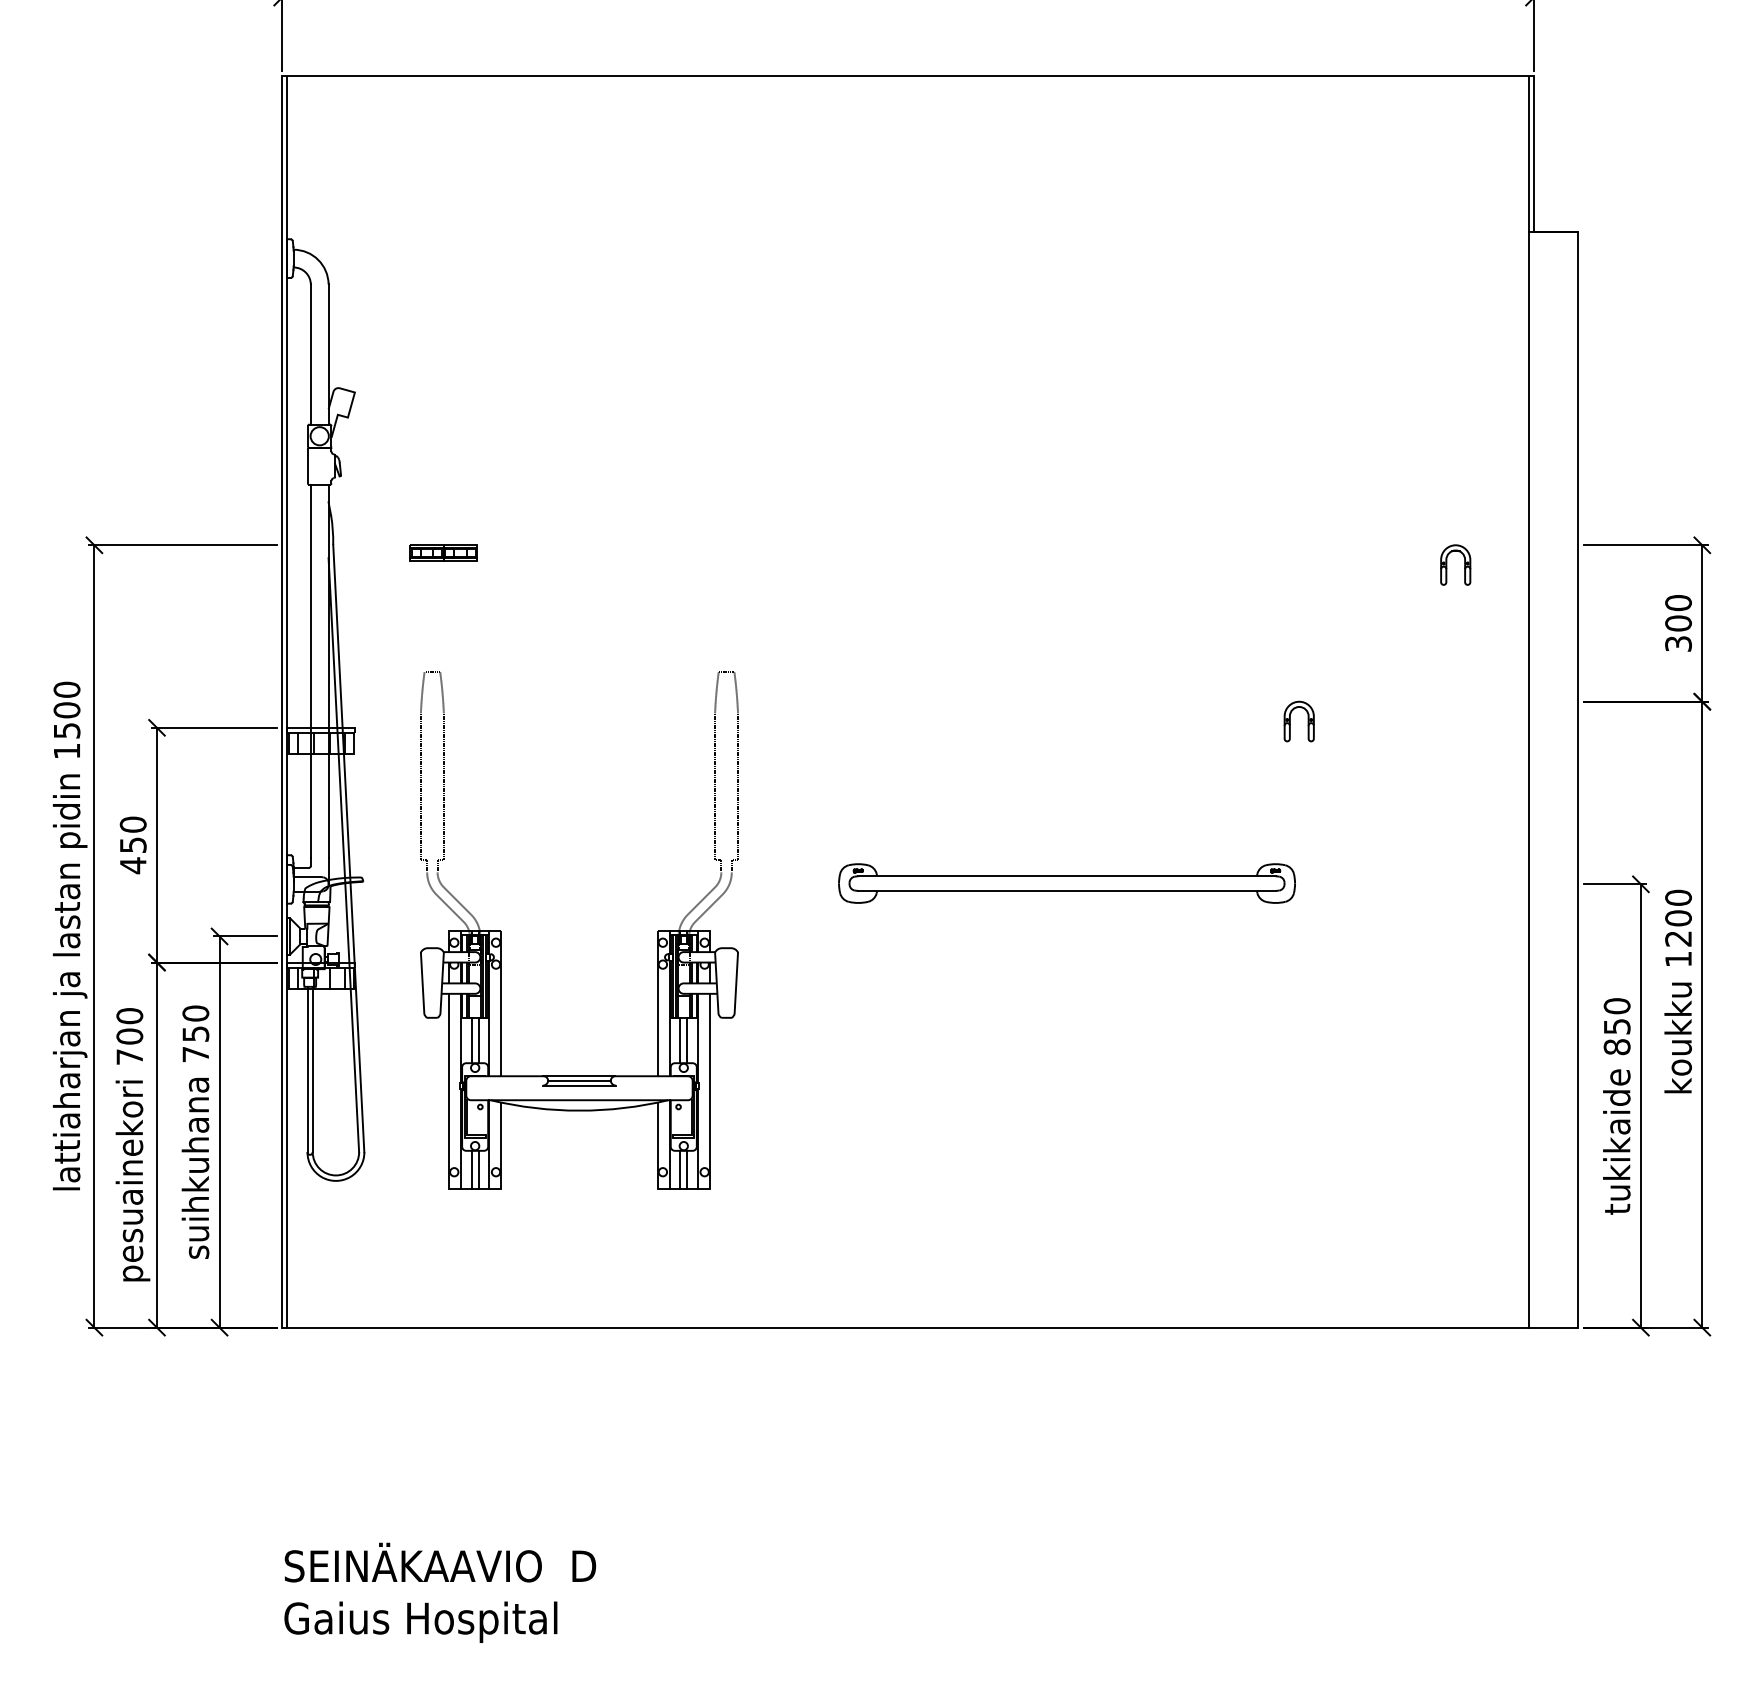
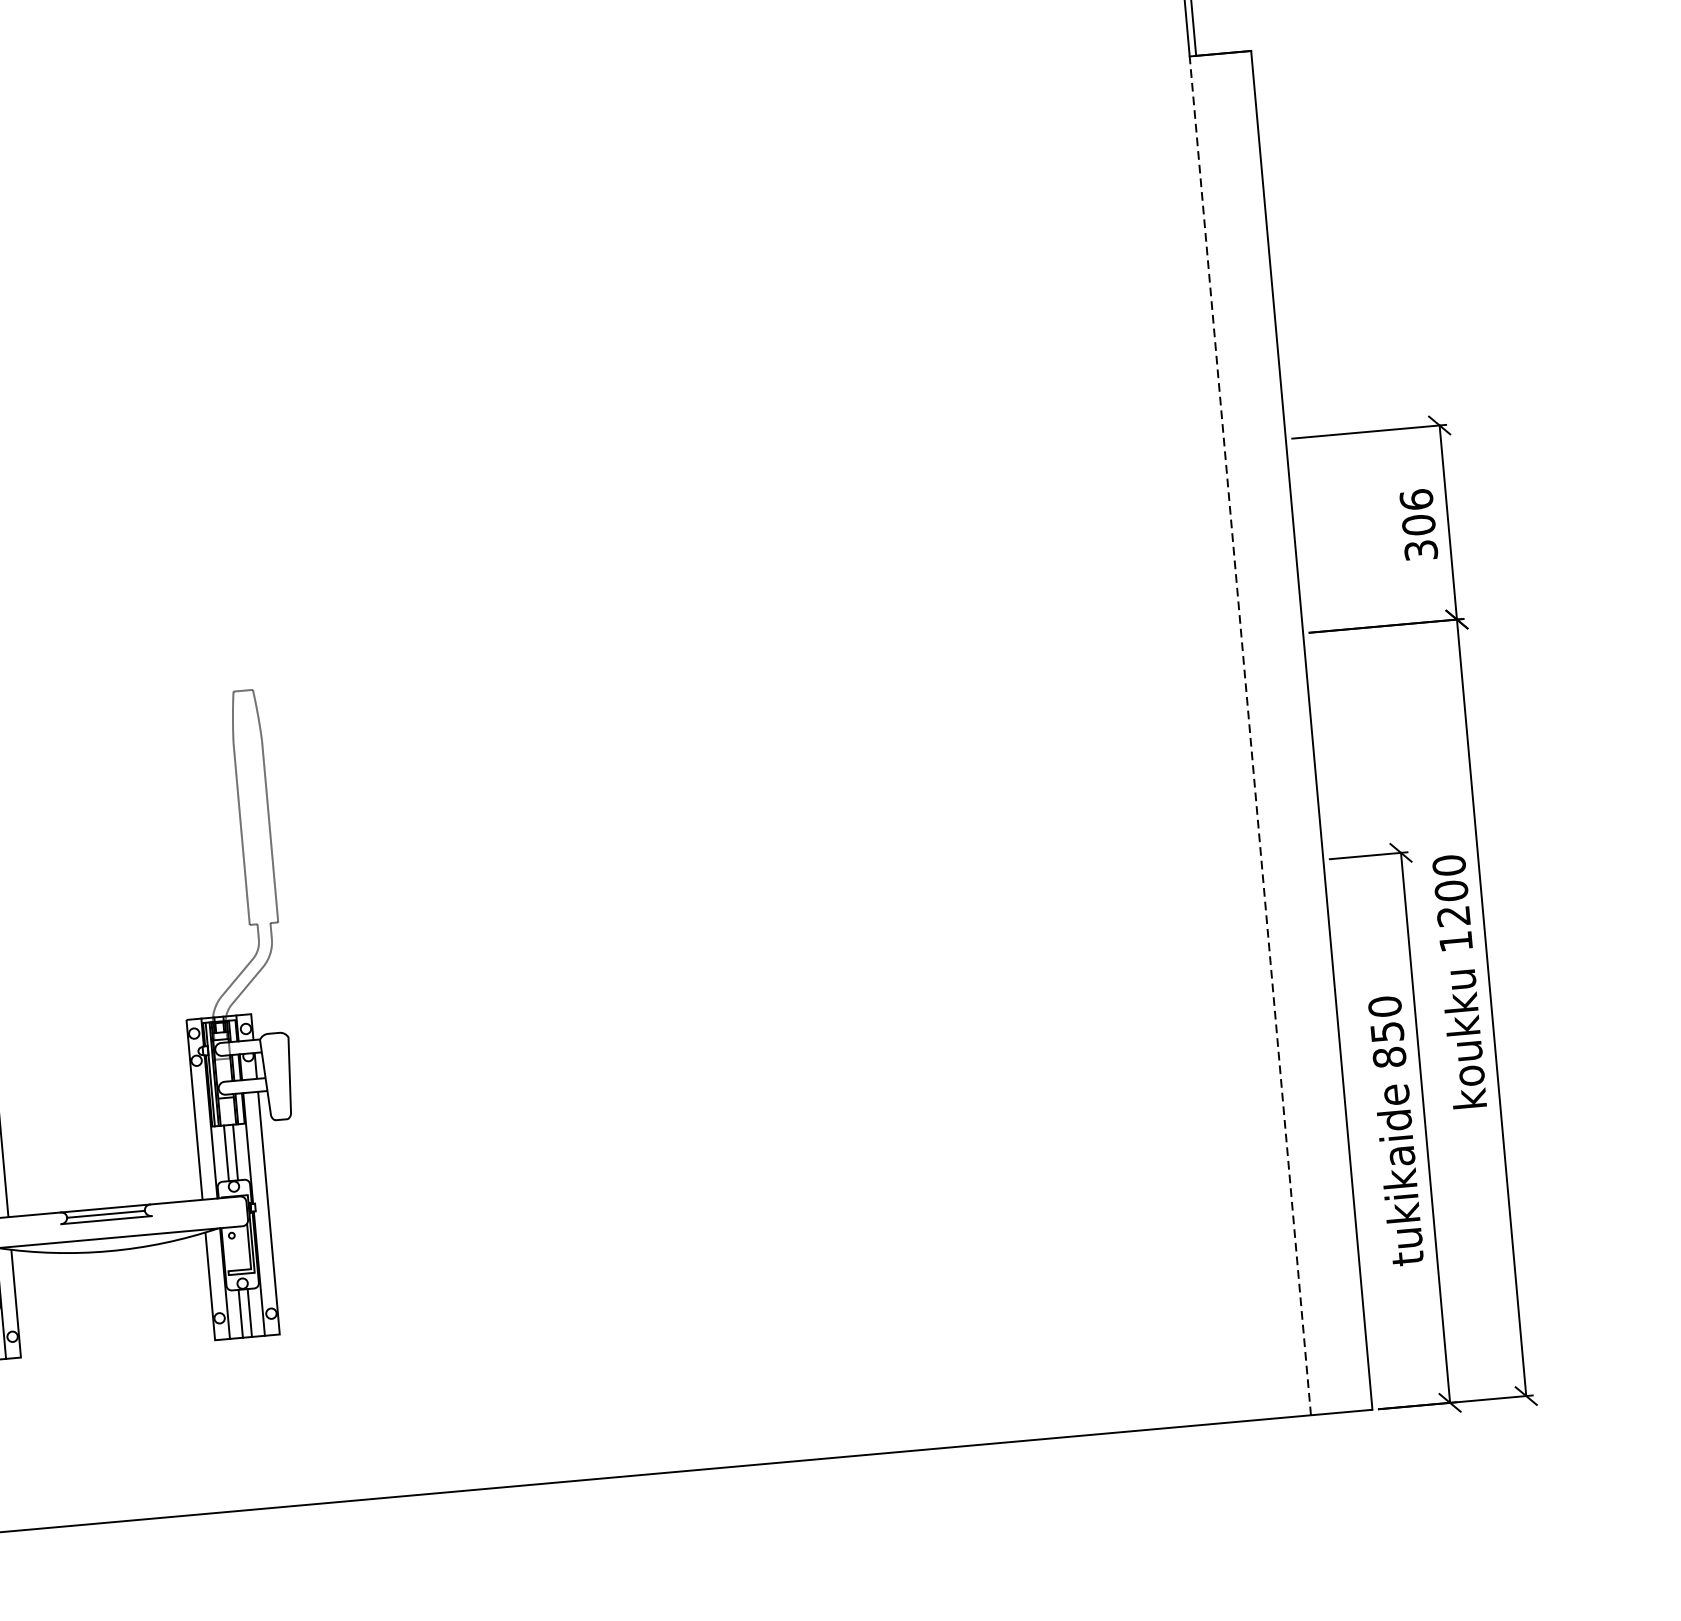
part: (1447, 564) -> (1125, 477), removed
text: (1678, 602) -> (1416, 499), 300 -> 306
part: (1290, 721) -> (948, 689), removed
line: (1528, 779) -> (1249, 735), solid -> dashed
part: (1066, 883) -> (688, 915), removed

